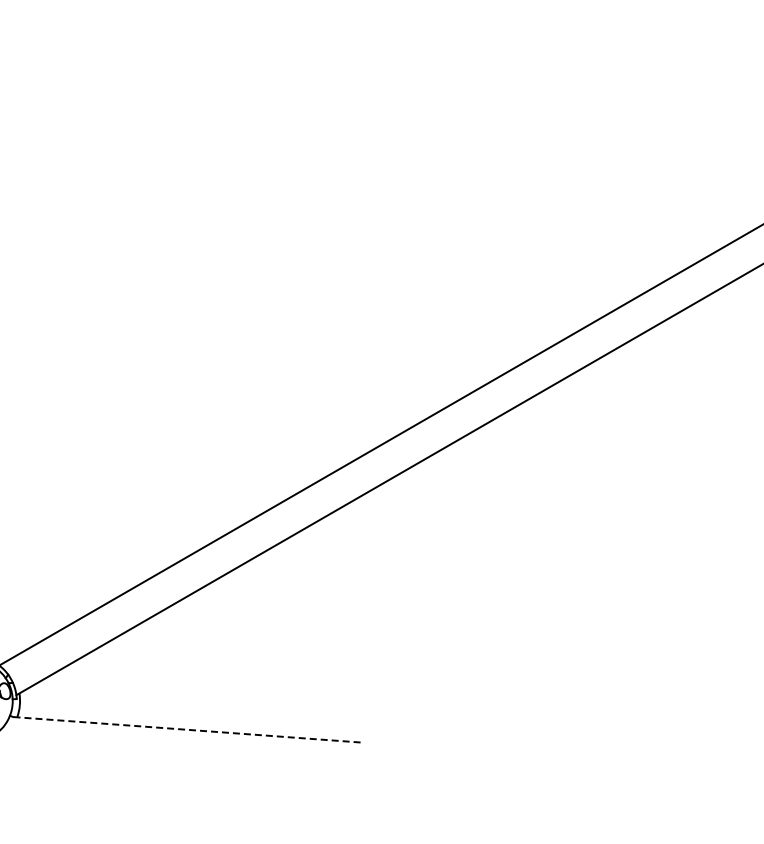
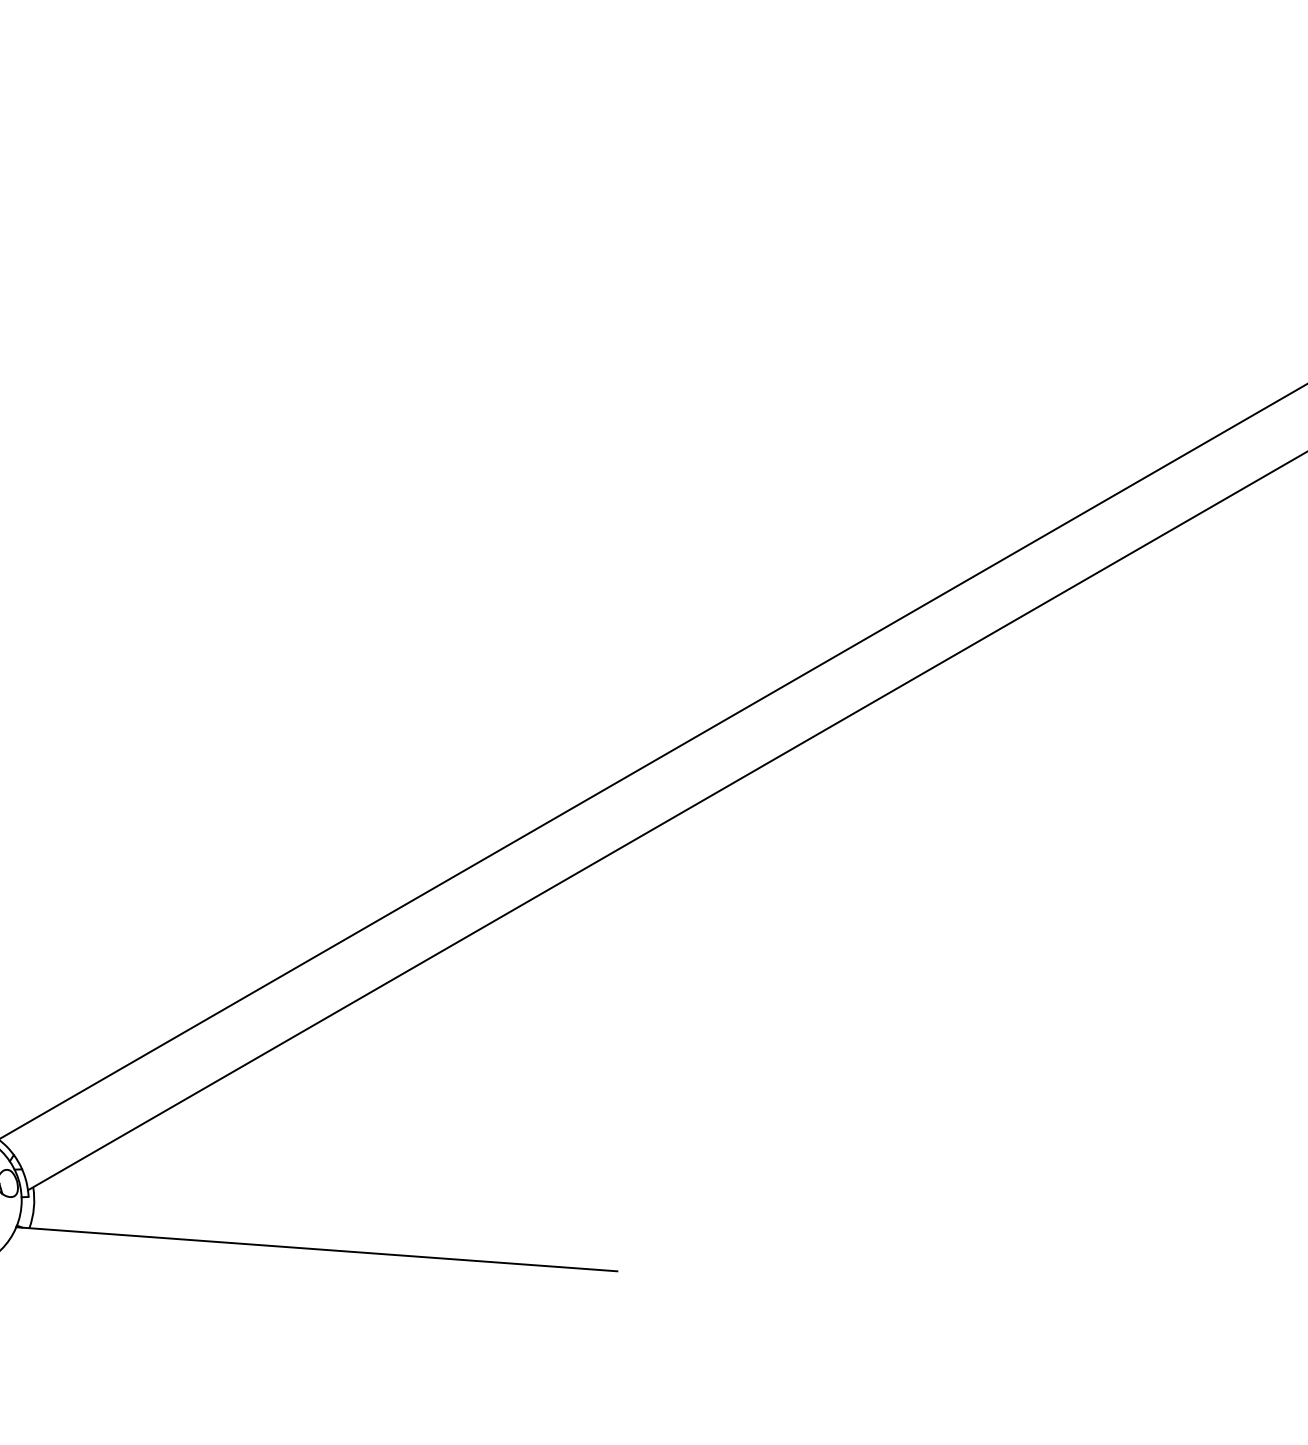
line: (185, 729) -> (317, 1249), dashed -> solid

